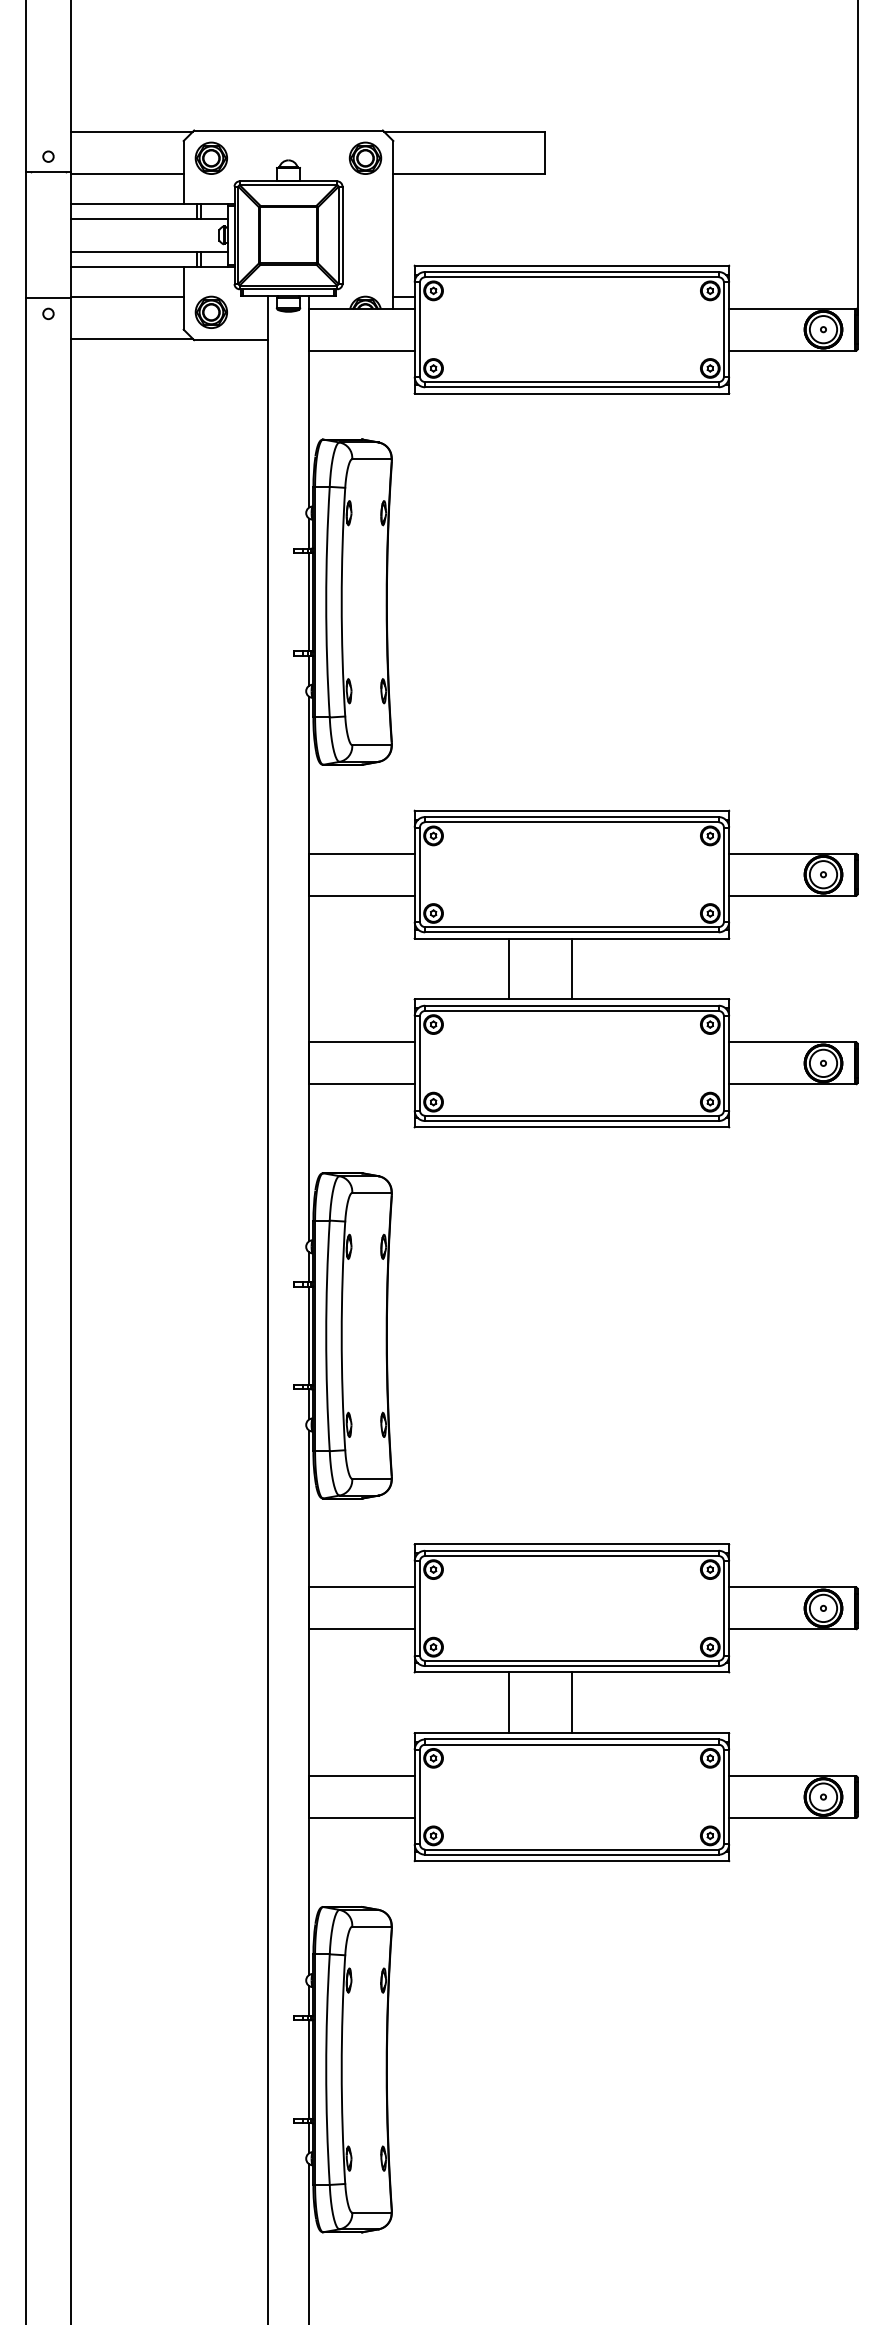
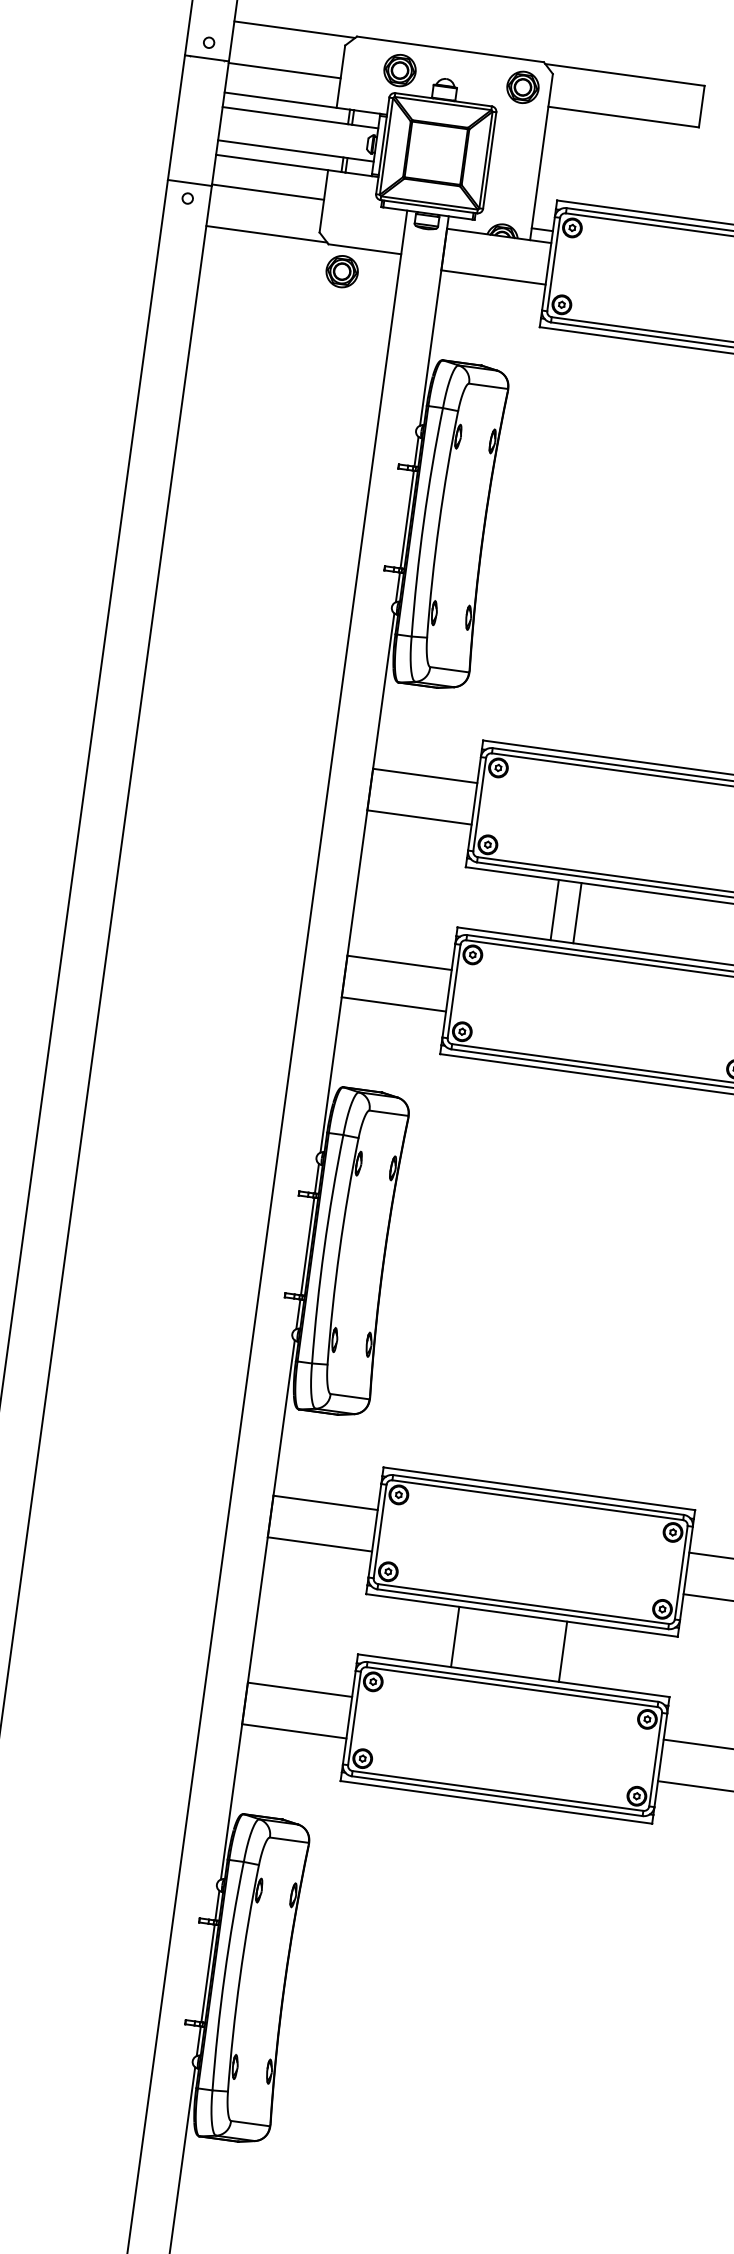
part: (210, 157) -> (399, 69), moved
part: (210, 311) -> (341, 270), moved
line: (571, 968) -> (577, 912), moved
line: (571, 1702) -> (563, 1651), moved

